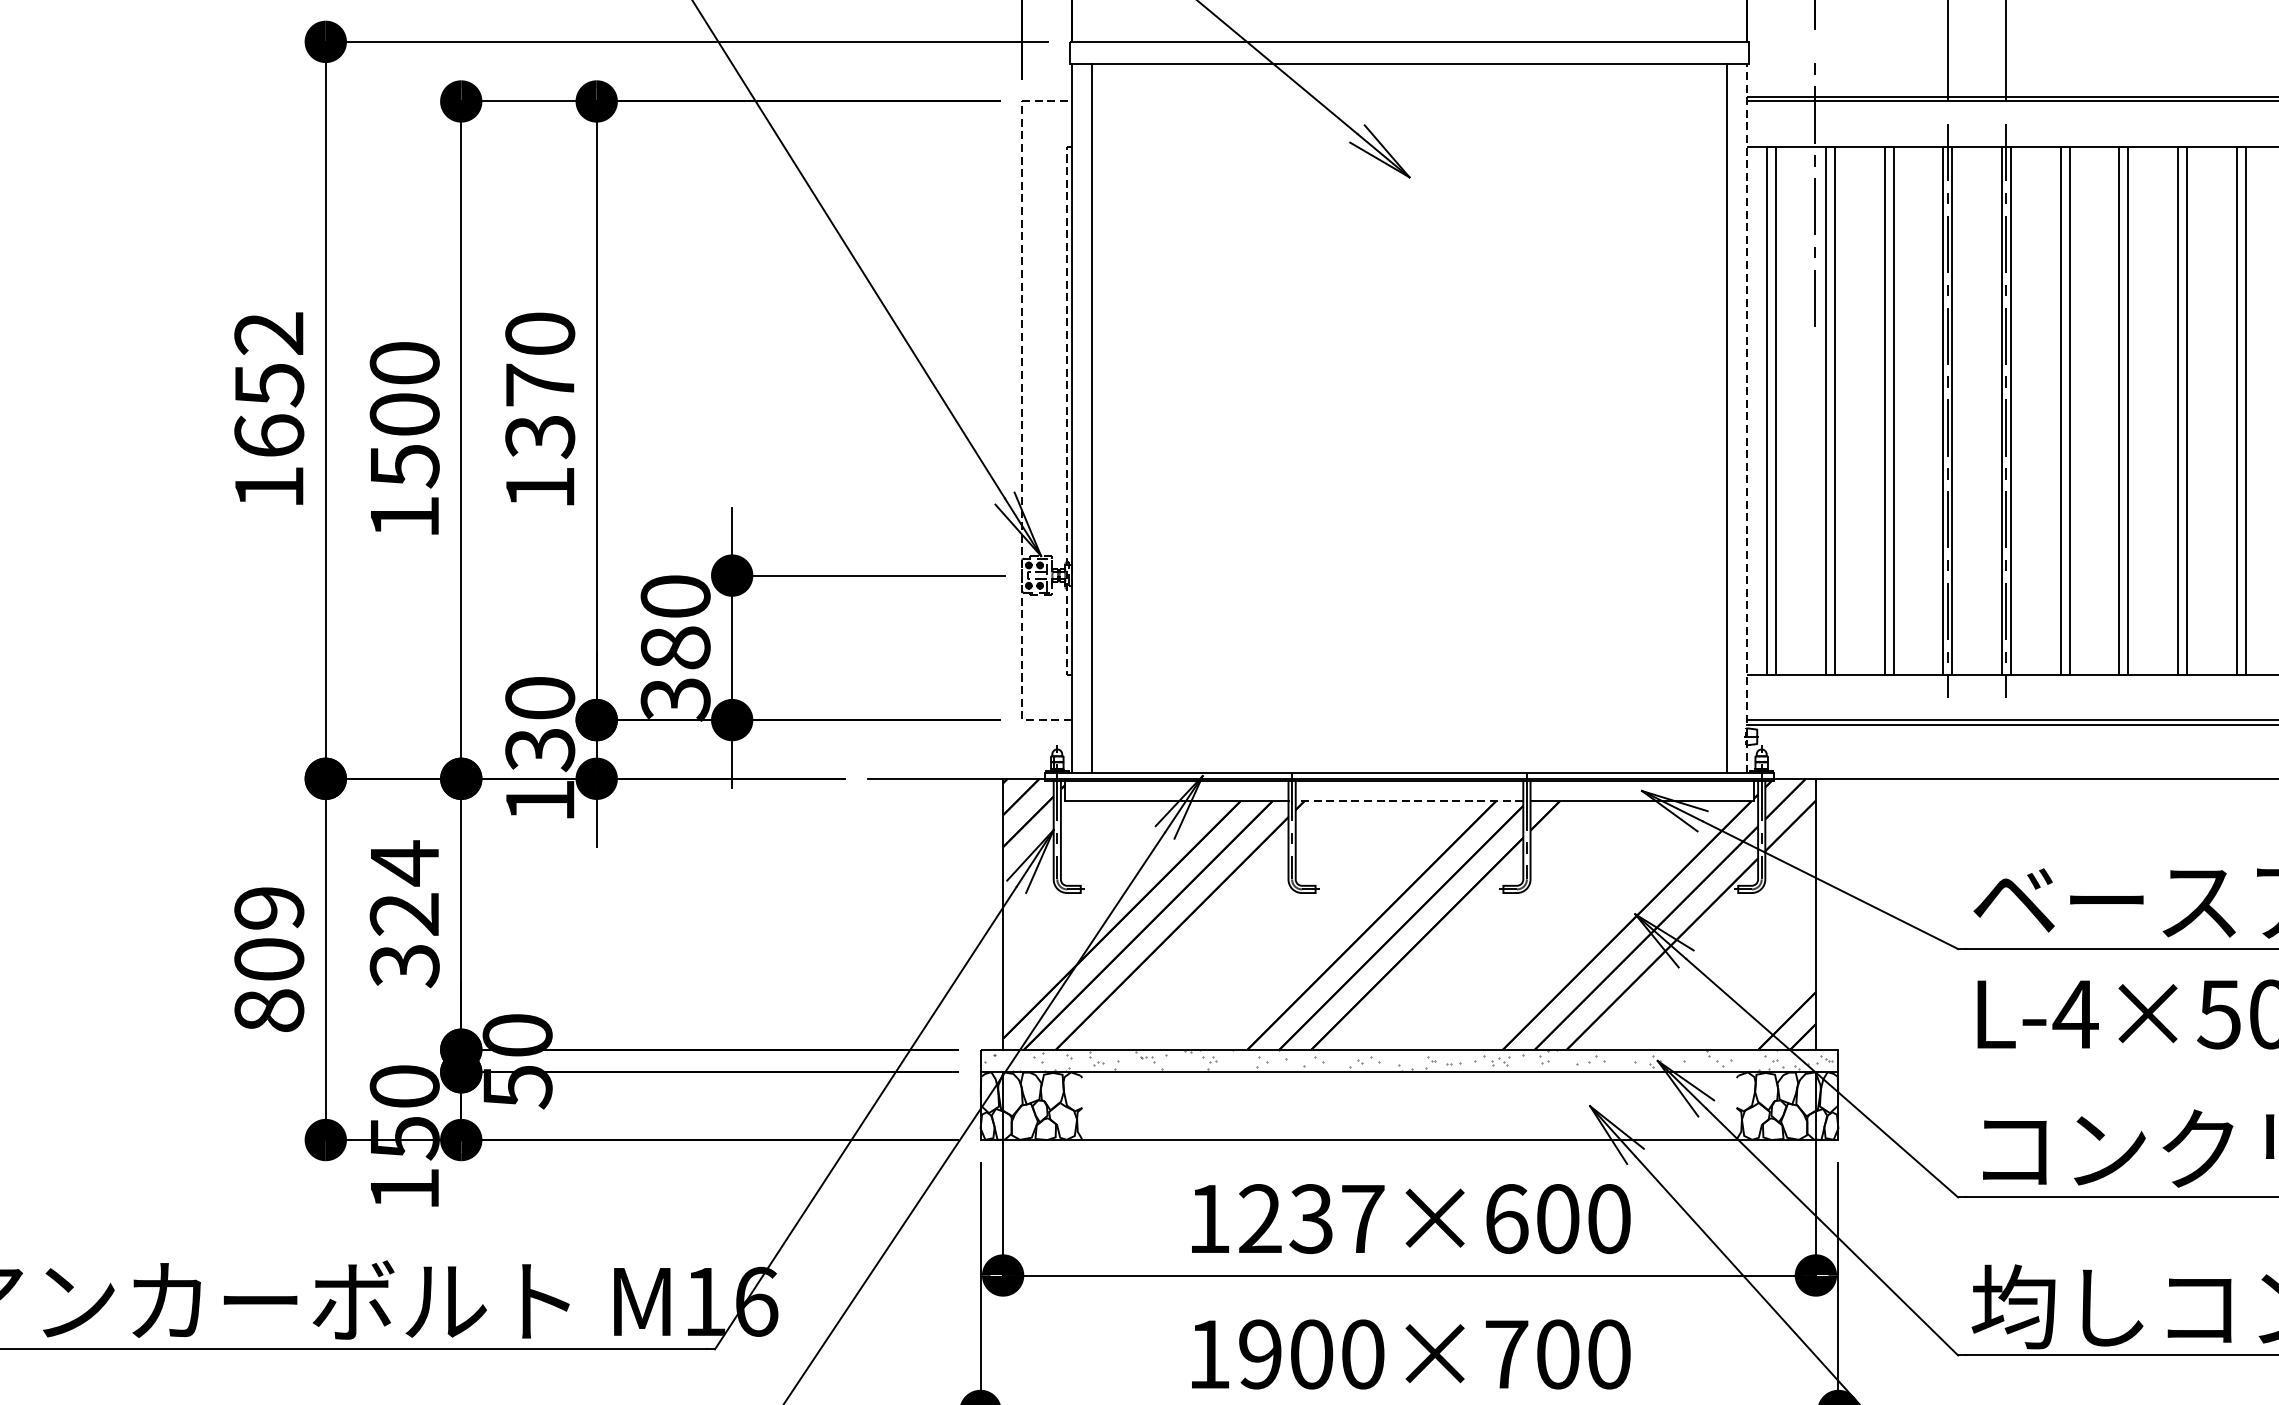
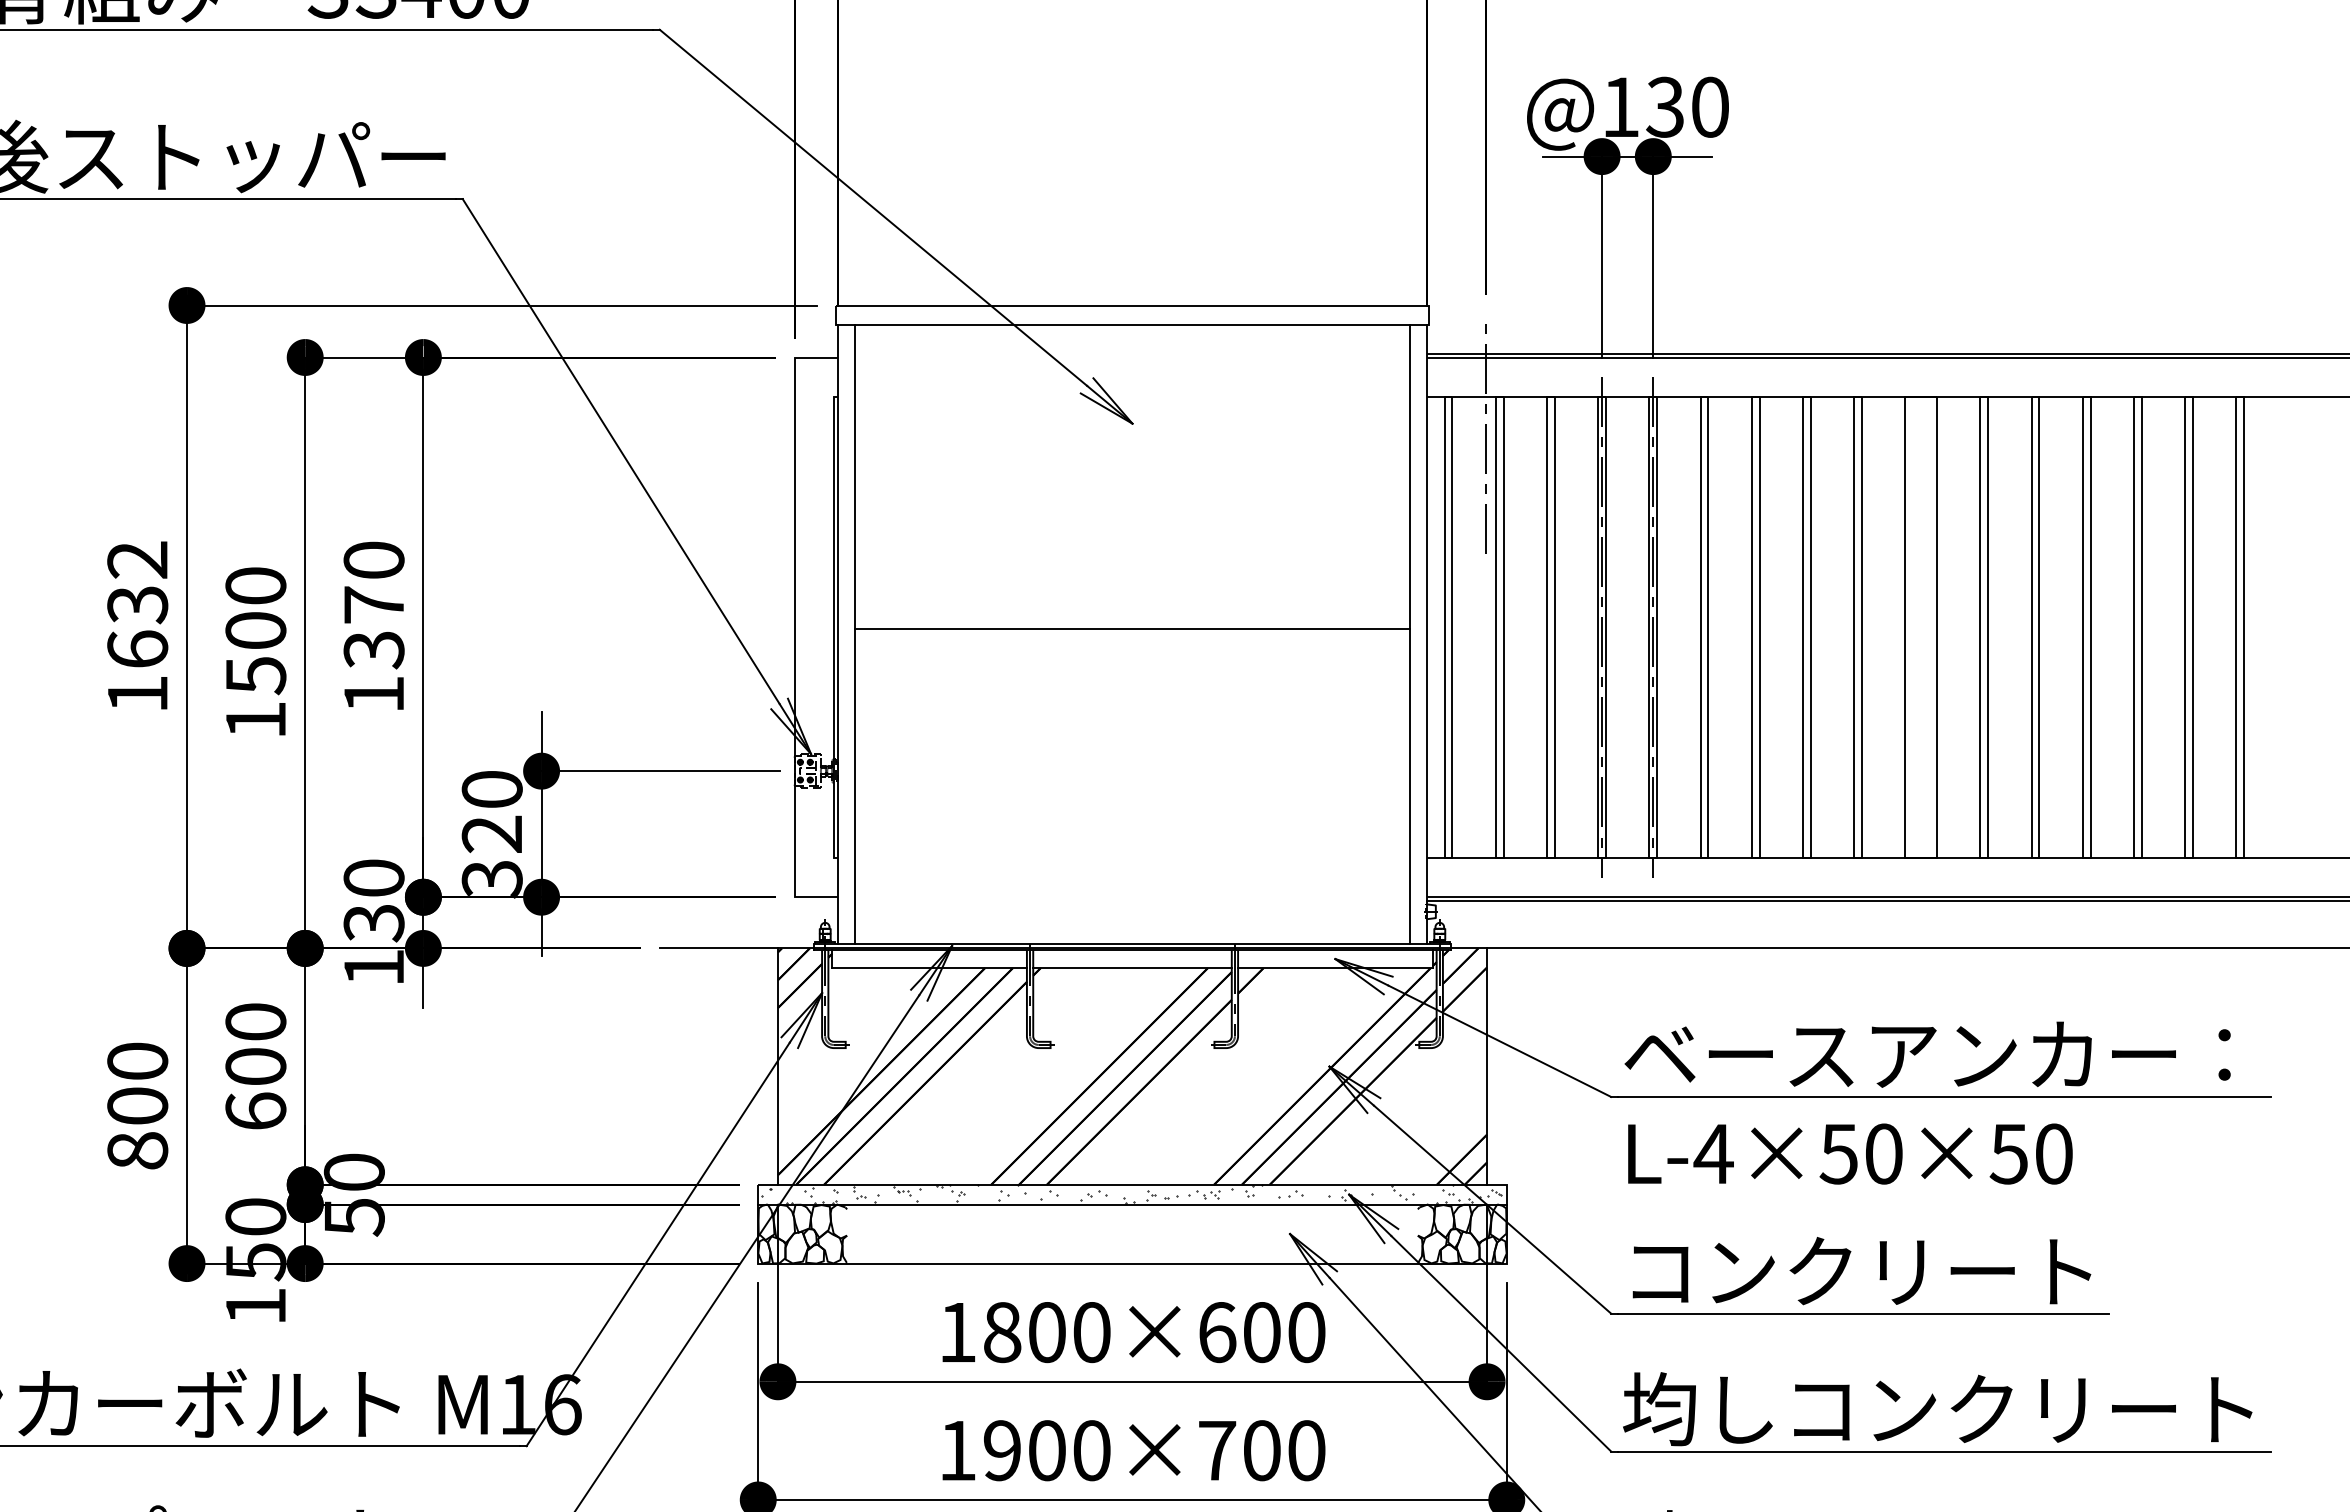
text: (269, 385) -> (137, 605), 1652 -> 1632
line: (1066, 409) -> (833, 626), dashed -> solid
line: (1022, 410) -> (794, 627), dashed -> solid
line: (1409, 412) -> (1132, 628), added
line: (1747, 417) -> (1427, 633), dashed -> solid
text: (674, 648) -> (491, 834), 380 -> 320
line: (1409, 801) -> (1132, 968), dashed -> solid
text: (269, 908) -> (137, 1061), 809 -> 800
text: (404, 914) -> (255, 1066), 324 -> 600
hatch: (1408, 1059) -> (1131, 1193), added
text: (1310, 1219) -> (1046, 1332), 1237×600 -> 1800×600

